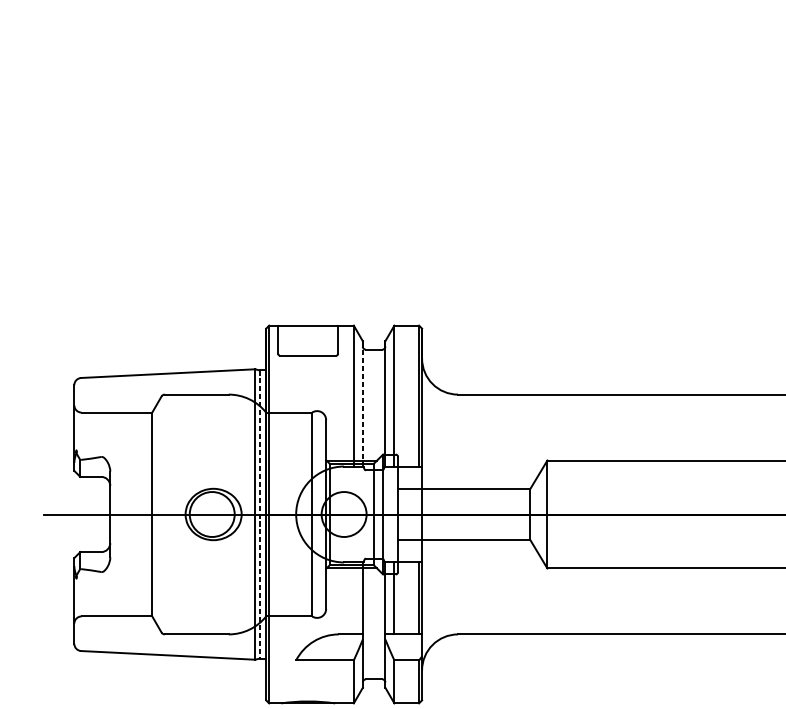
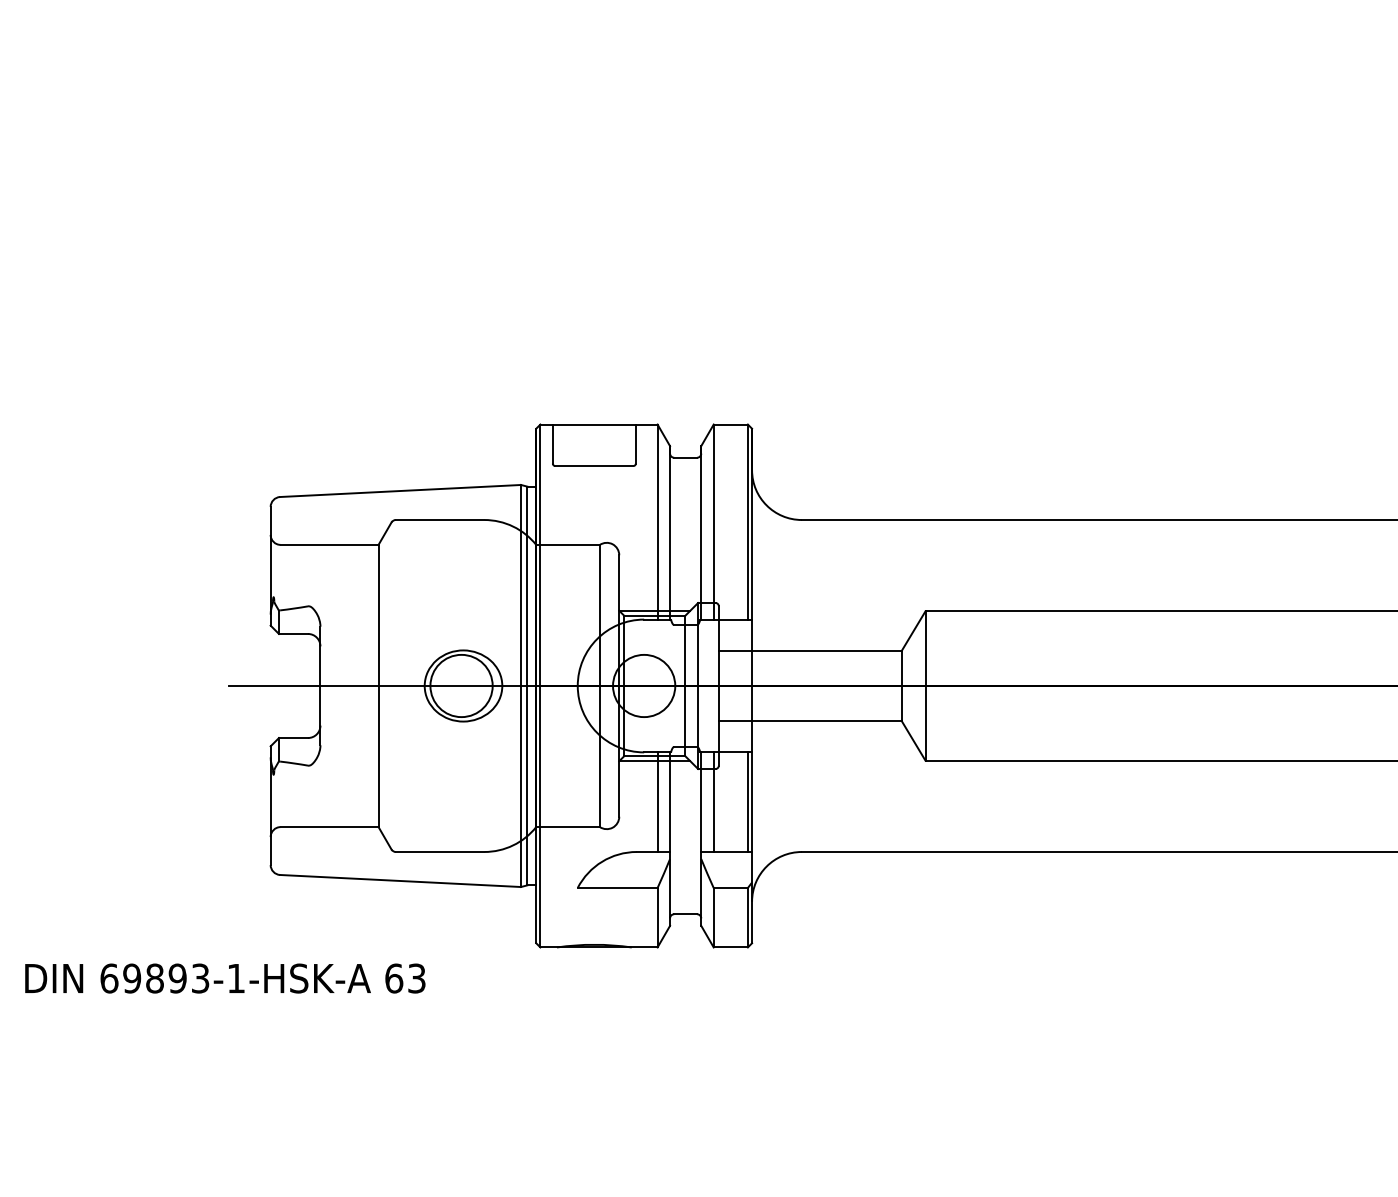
line: (363, 403) -> (670, 532), dashed -> solid
line: (259, 514) -> (527, 686), dashed -> solid
line: (353, 597) -> (657, 801), added

